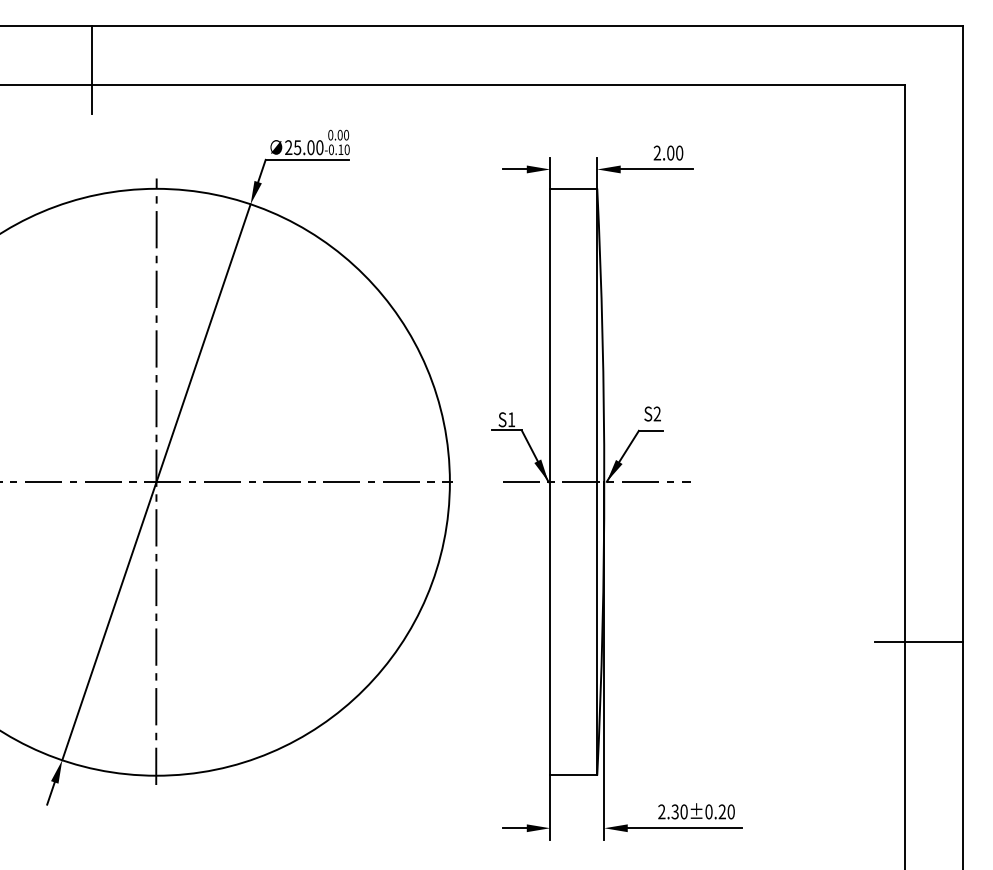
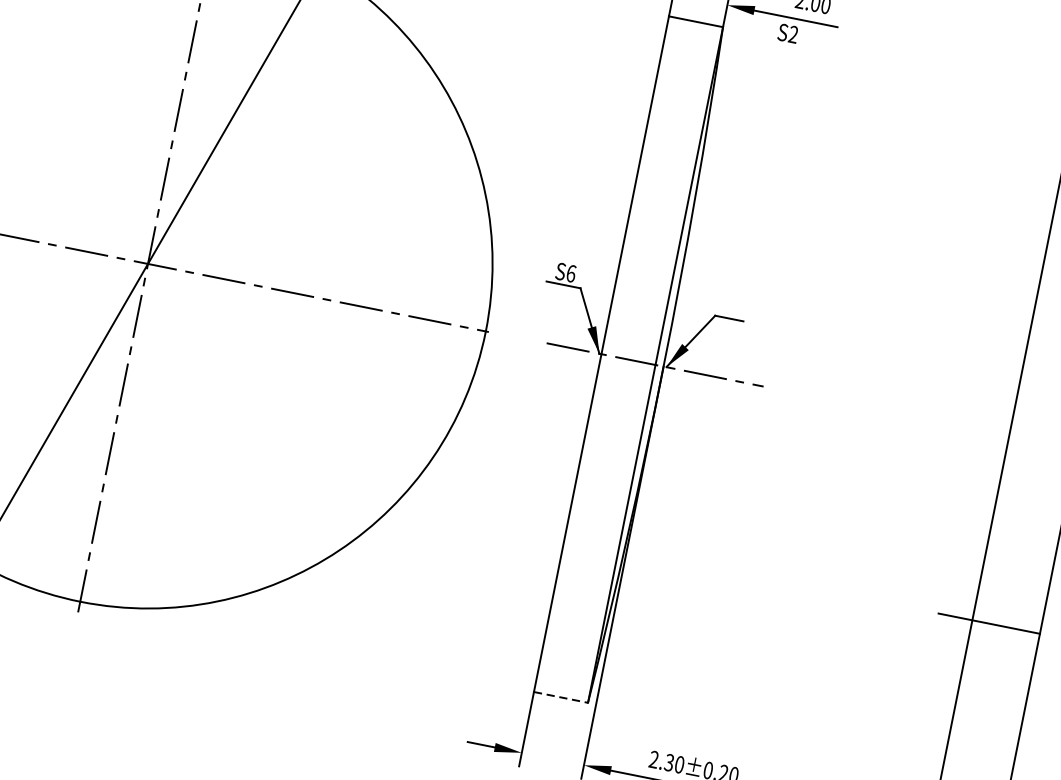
text: (652, 413) -> (788, 32), moved
text: (511, 419) -> (571, 273), S1 -> S6
line: (574, 775) -> (561, 697), solid -> dashed

